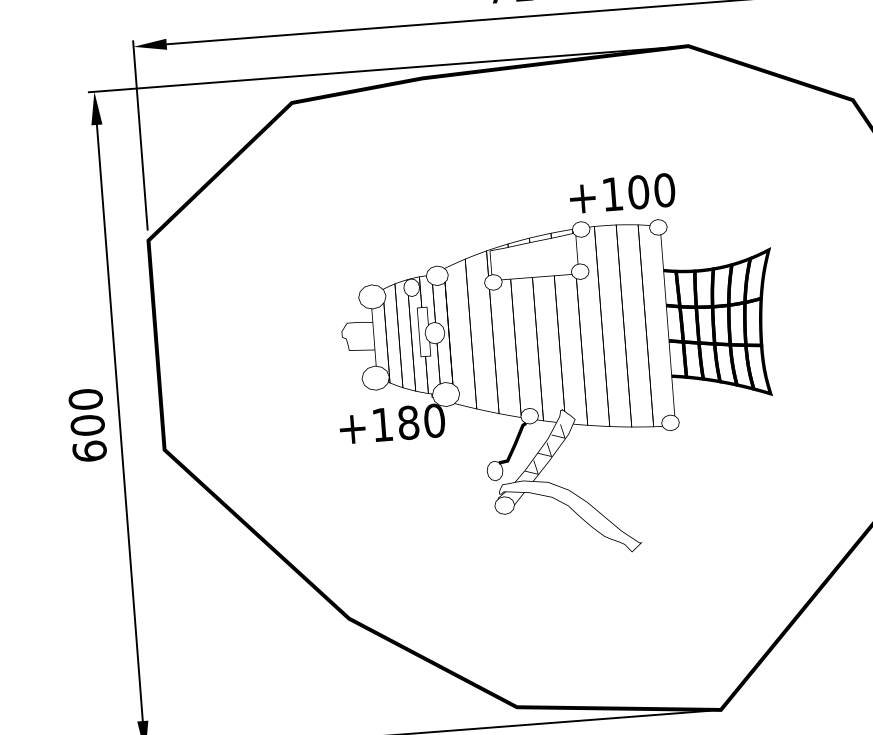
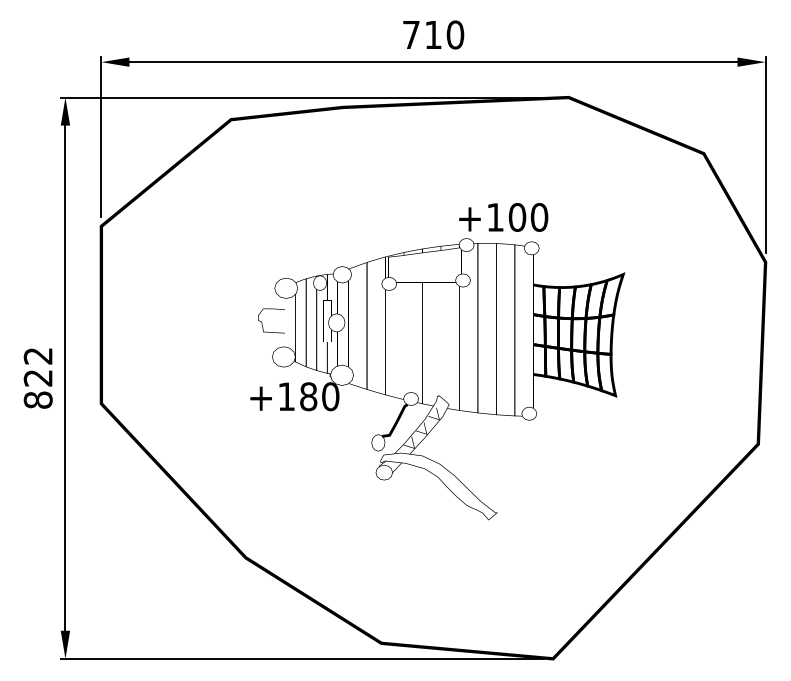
text: (86, 424) -> (37, 377), 600 -> 822

